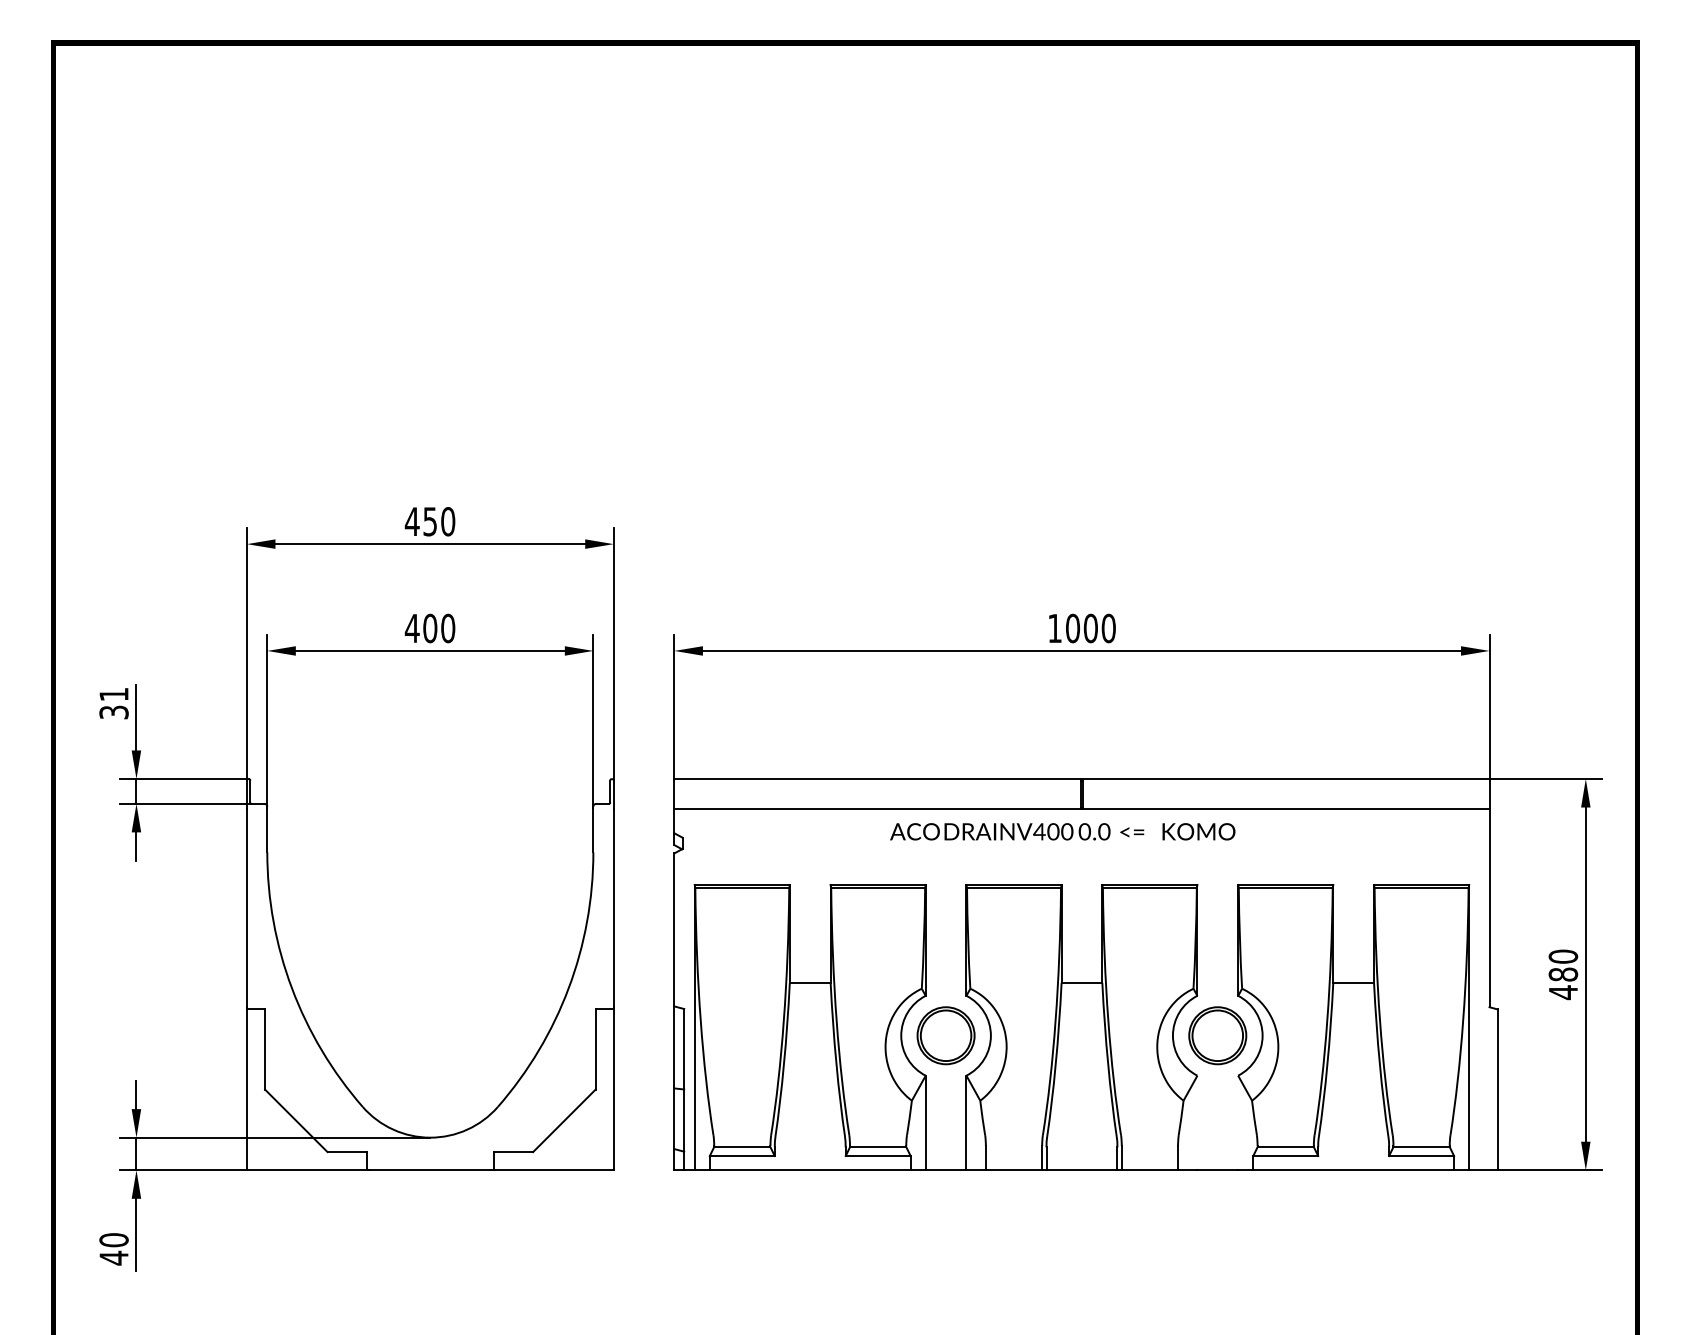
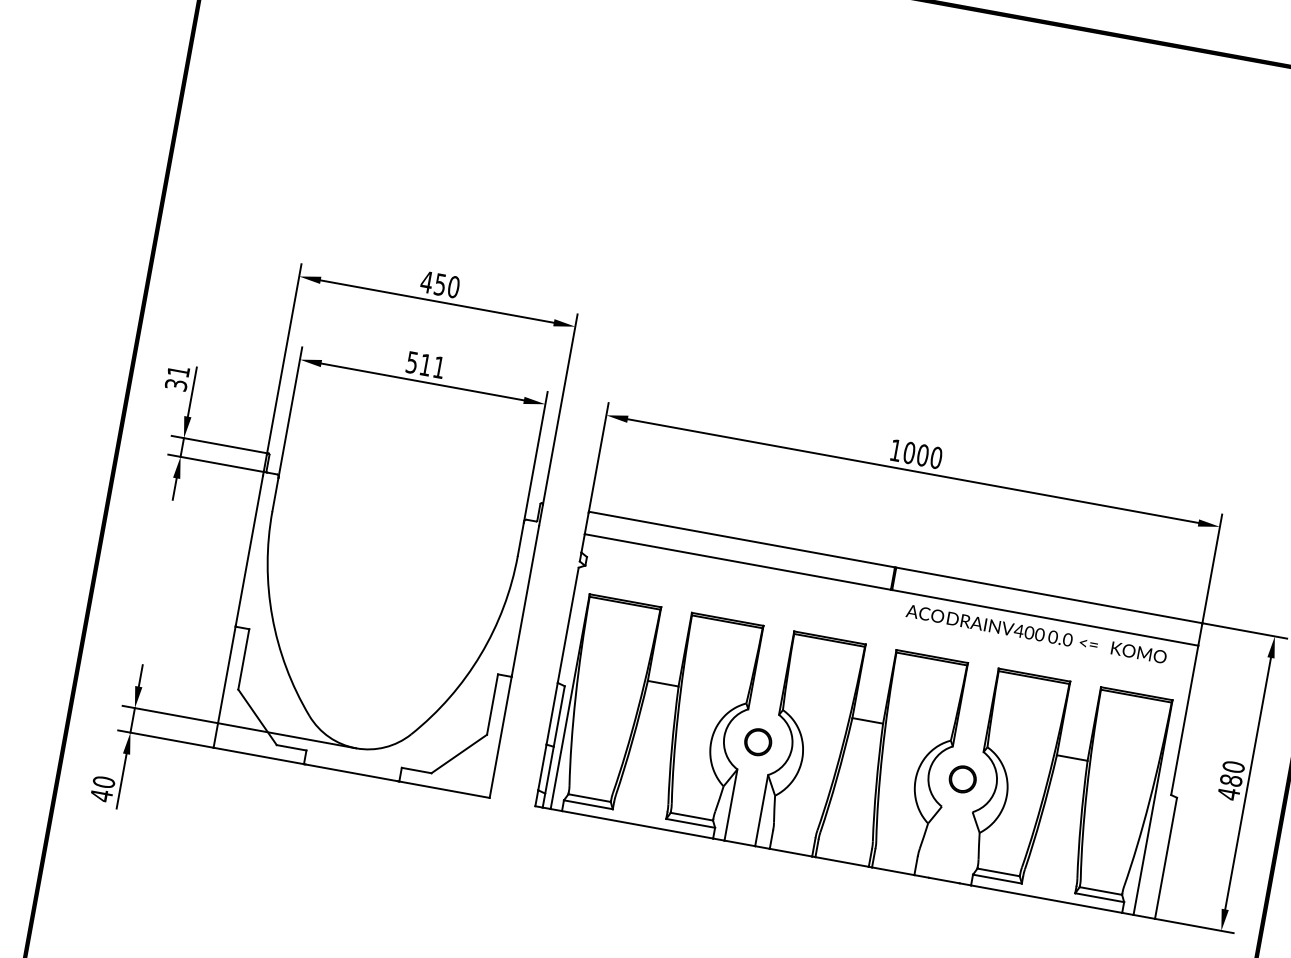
text: (429, 628) -> (425, 364), 400 -> 511
text: (1062, 831) -> (1036, 633), moved
part: (945, 1035) -> (757, 741), size x0.6
part: (1217, 1035) -> (962, 779), size x0.6

